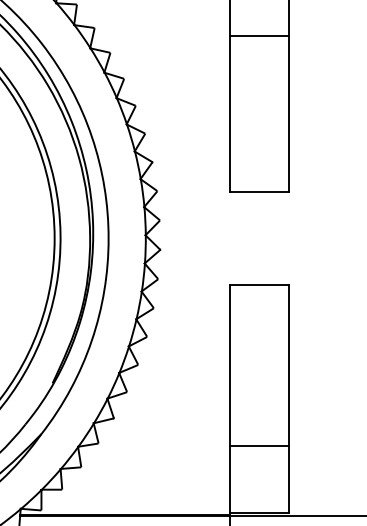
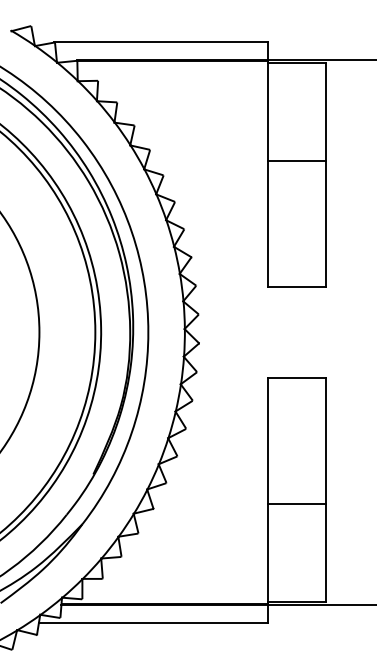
line: (259, 36) -> (296, 160), moved
line: (259, 445) -> (296, 503), moved

